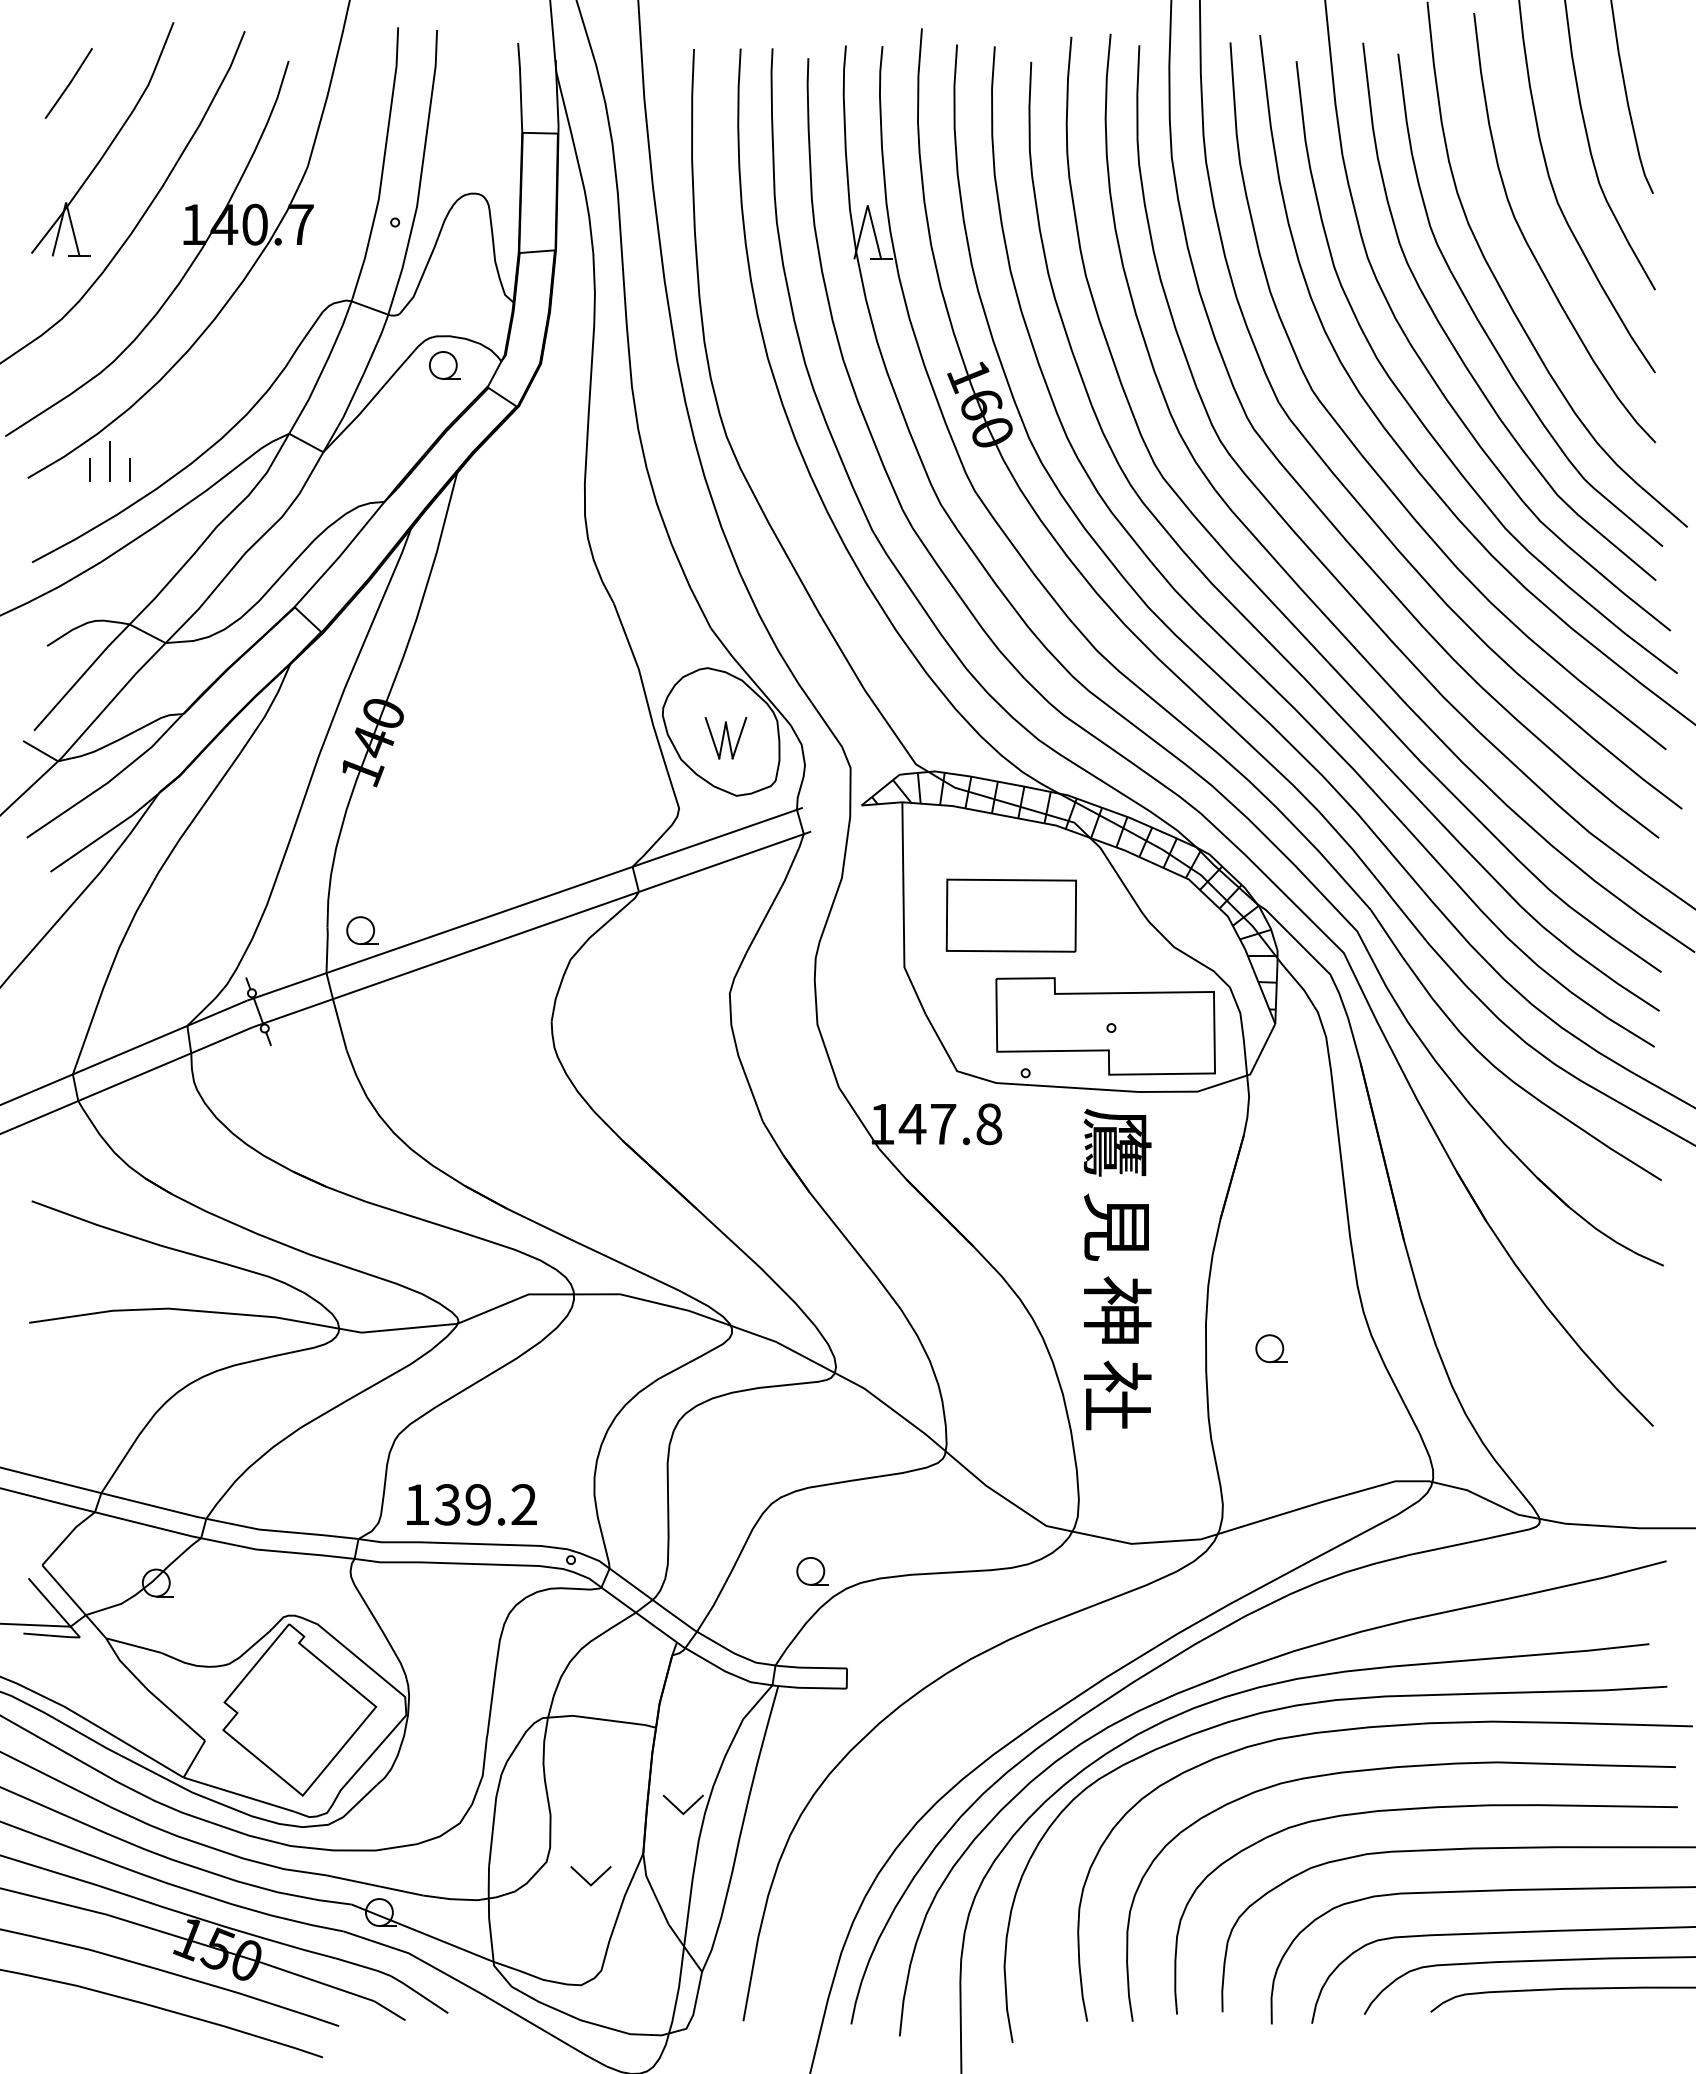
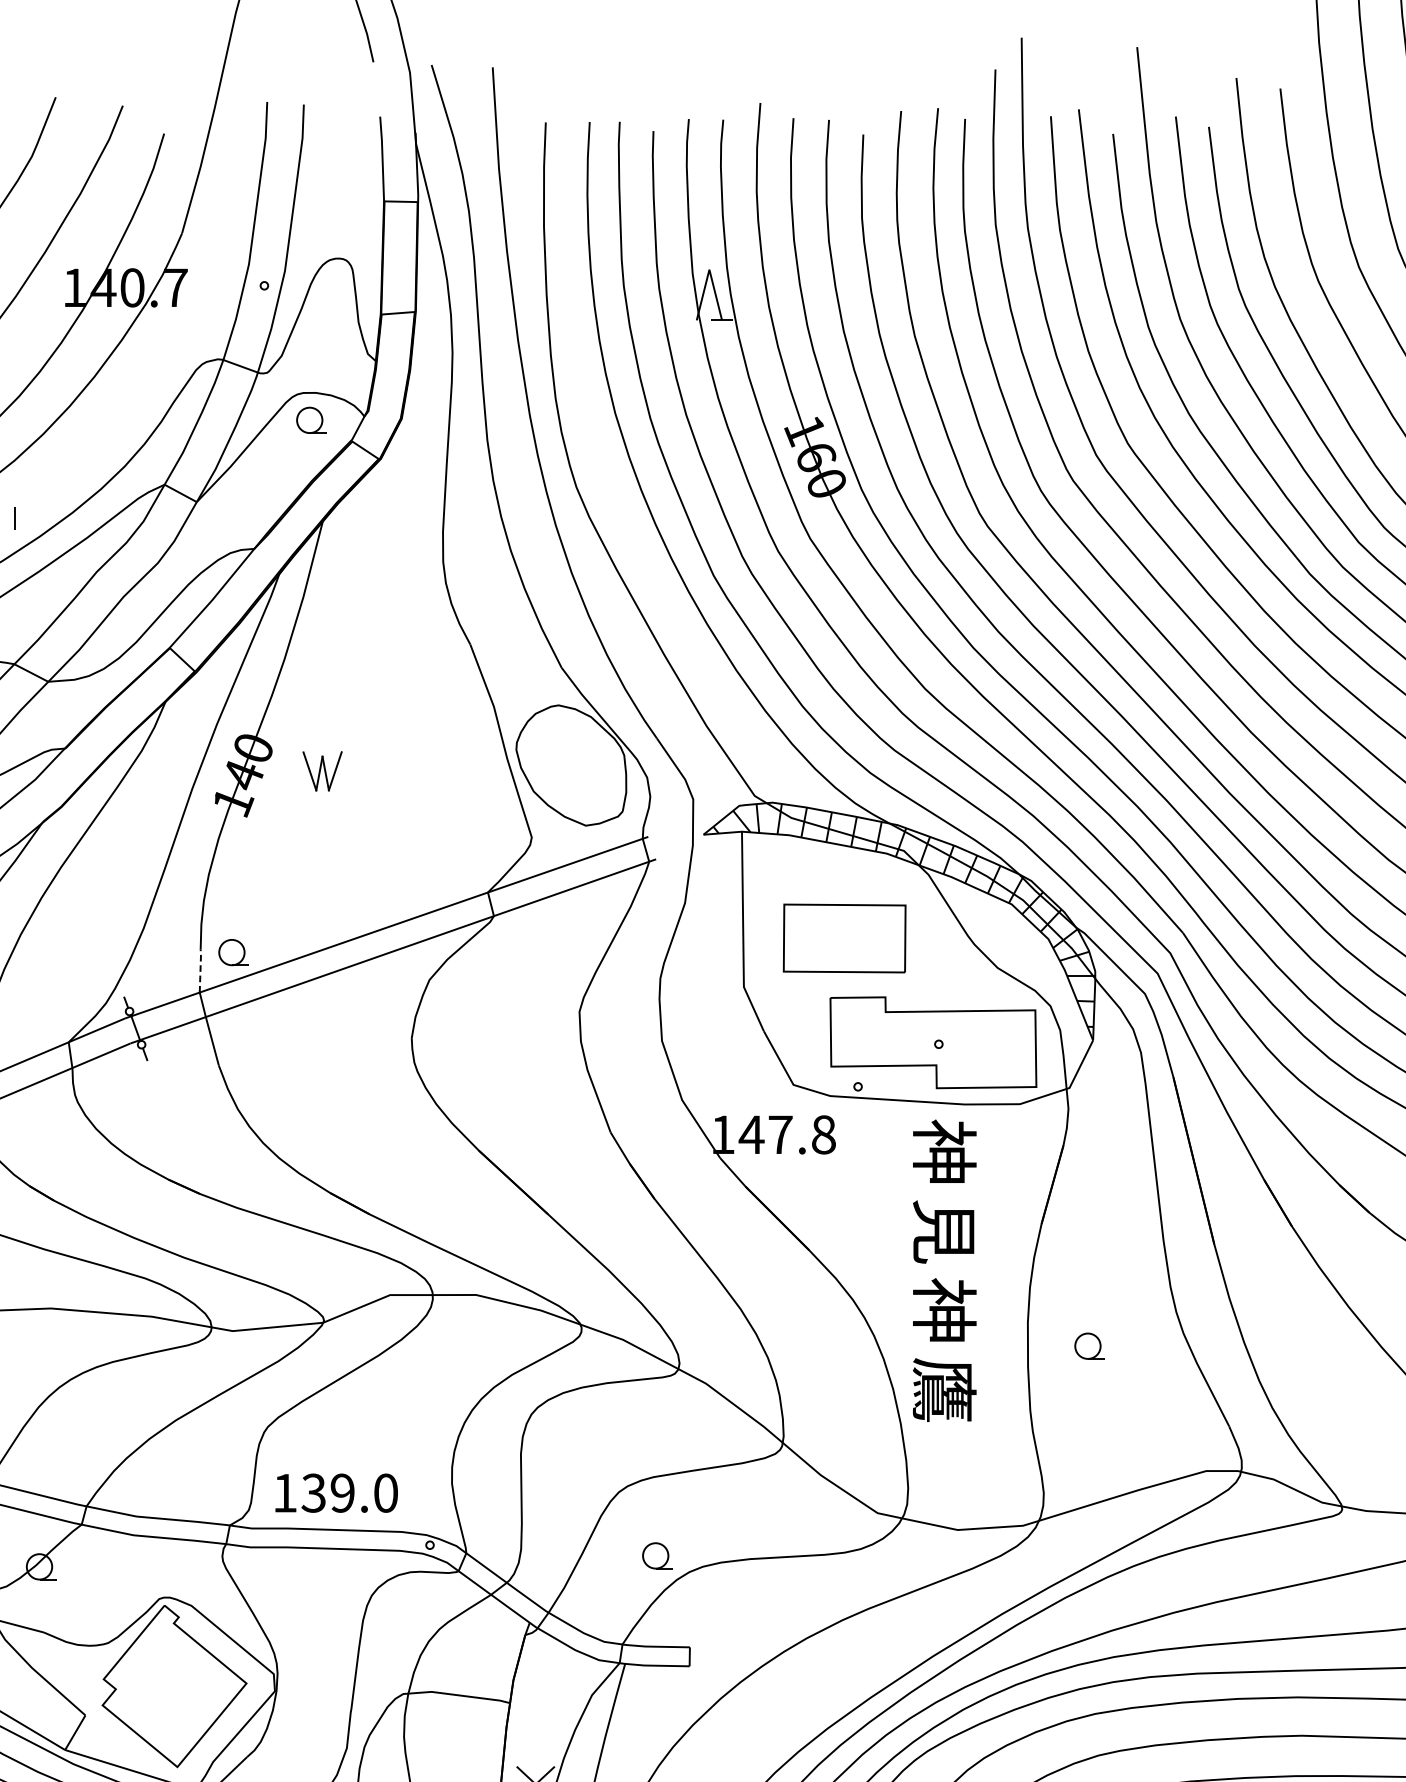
part: (725, 738) -> (322, 771), moved
line: (327, 949) -> (200, 970), solid -> dashed
text: (1117, 1142) -> (944, 1152), 鷹 -> 神
text: (1117, 1395) -> (944, 1390), 社 -> 鷹
text: (524, 1504) -> (386, 1492), 139.2 -> 139.0

